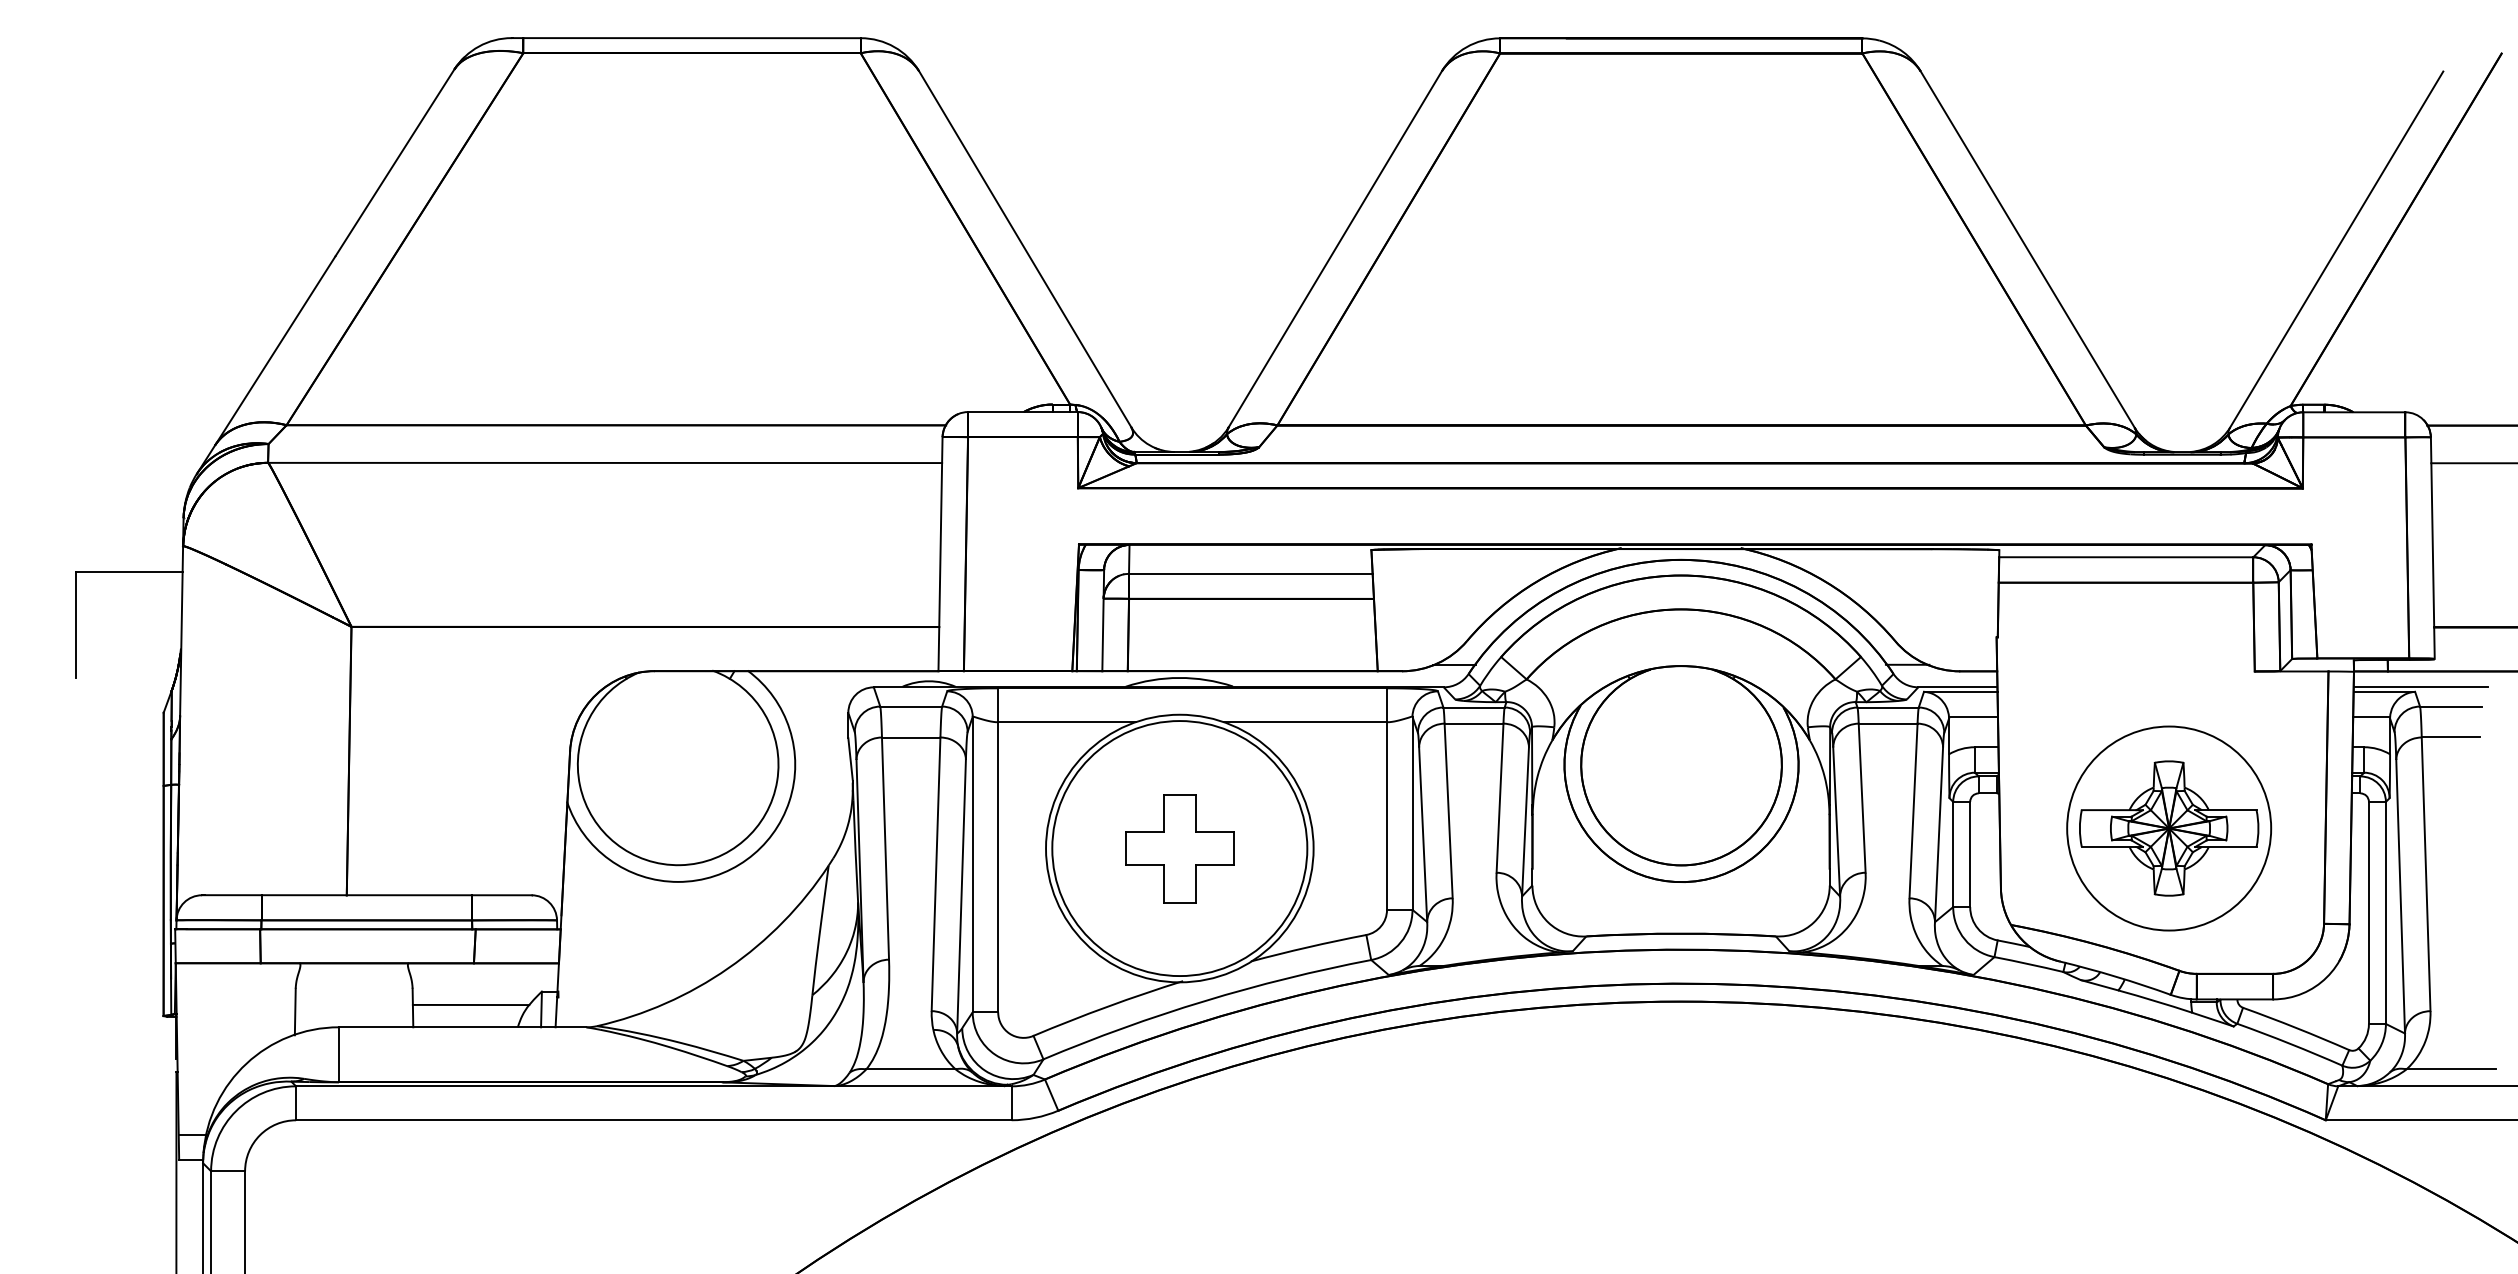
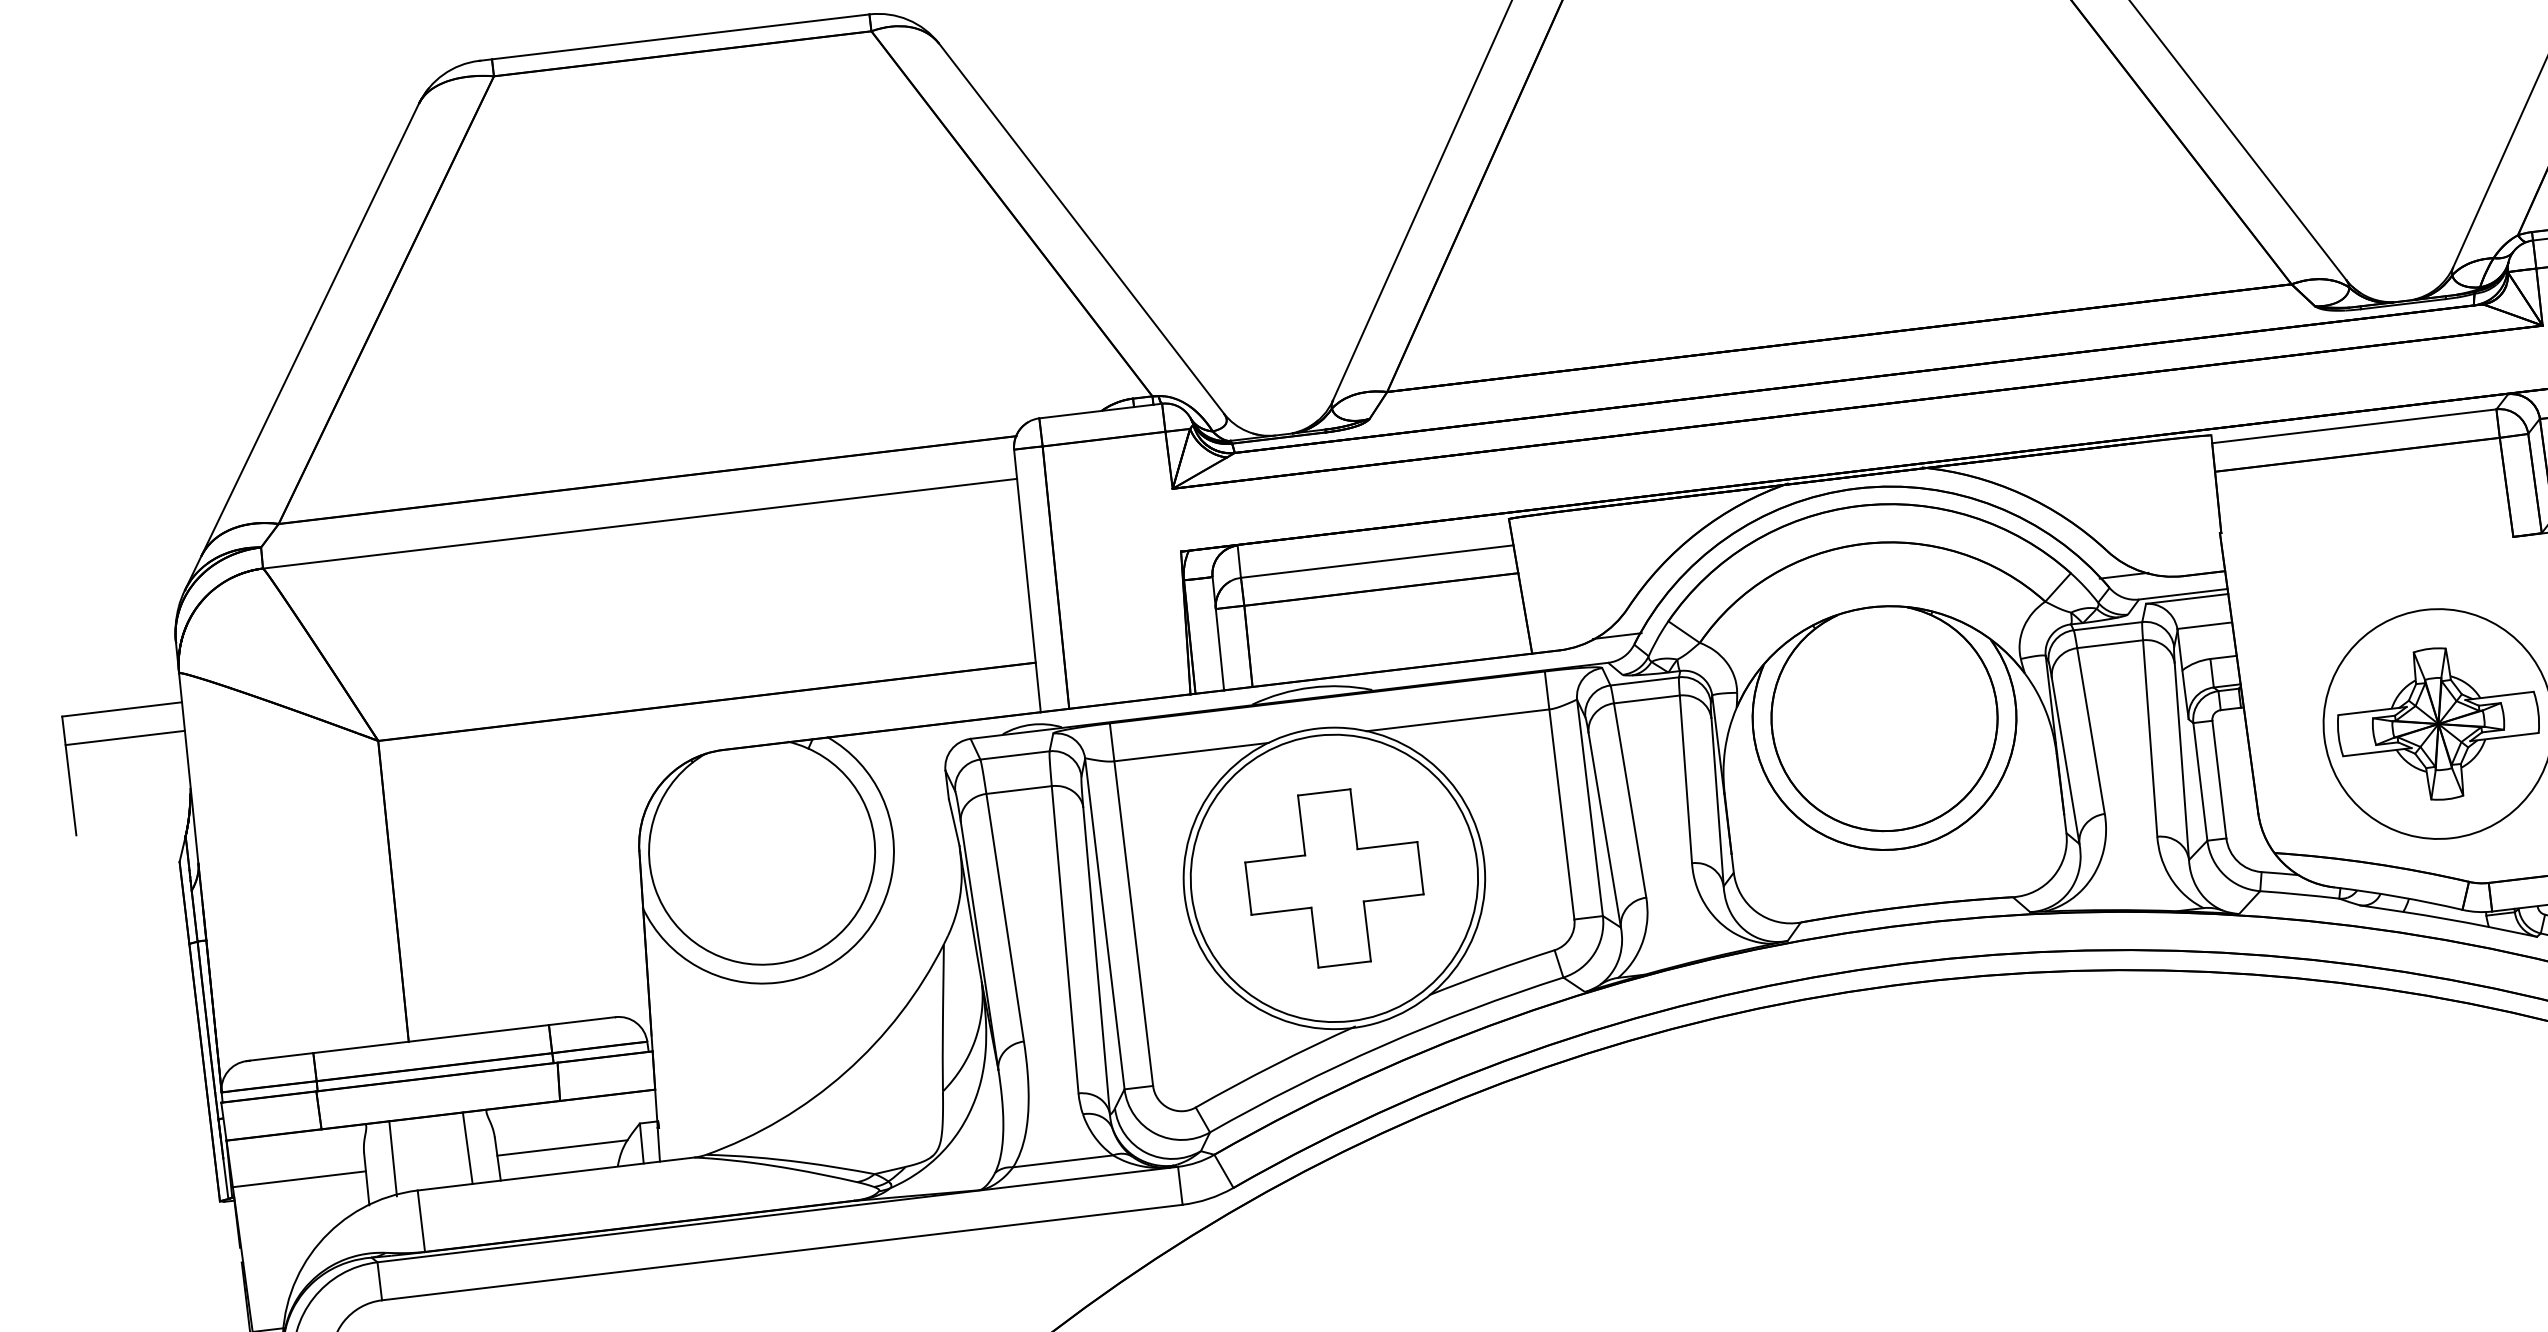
line: (128, 597) -> (124, 737), added
part: (1179, 848) -> (1334, 878), size x1.43
line: (387, 995) -> (467, 1148), added
line: (320, 996) -> (392, 1158), added
line: (235, 1004) -> (298, 1178), added

